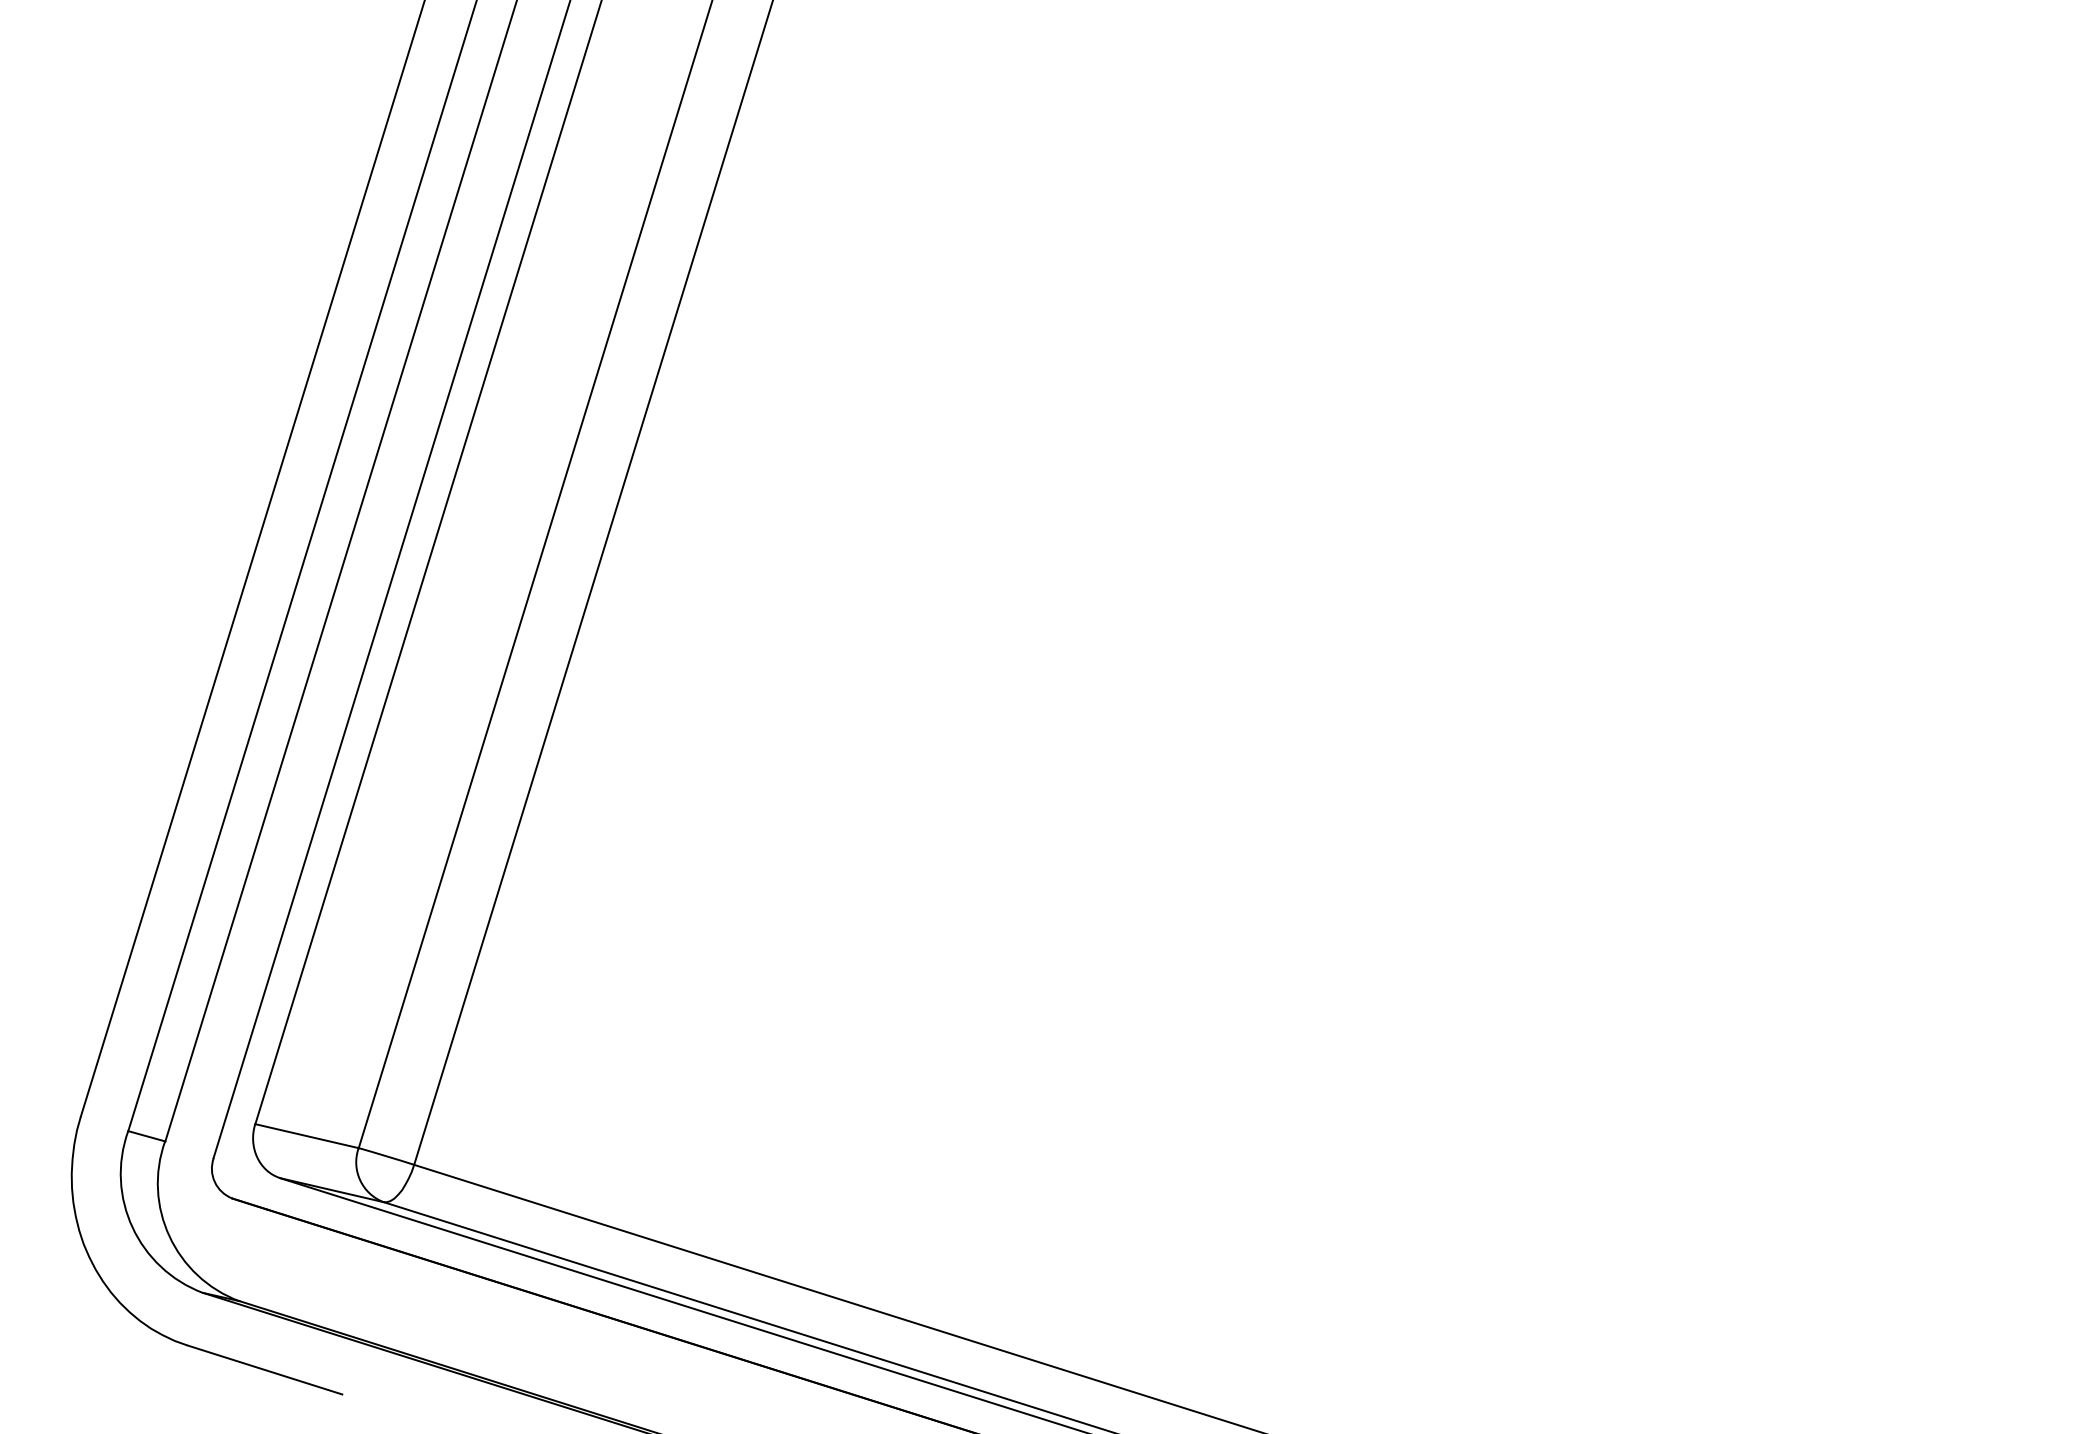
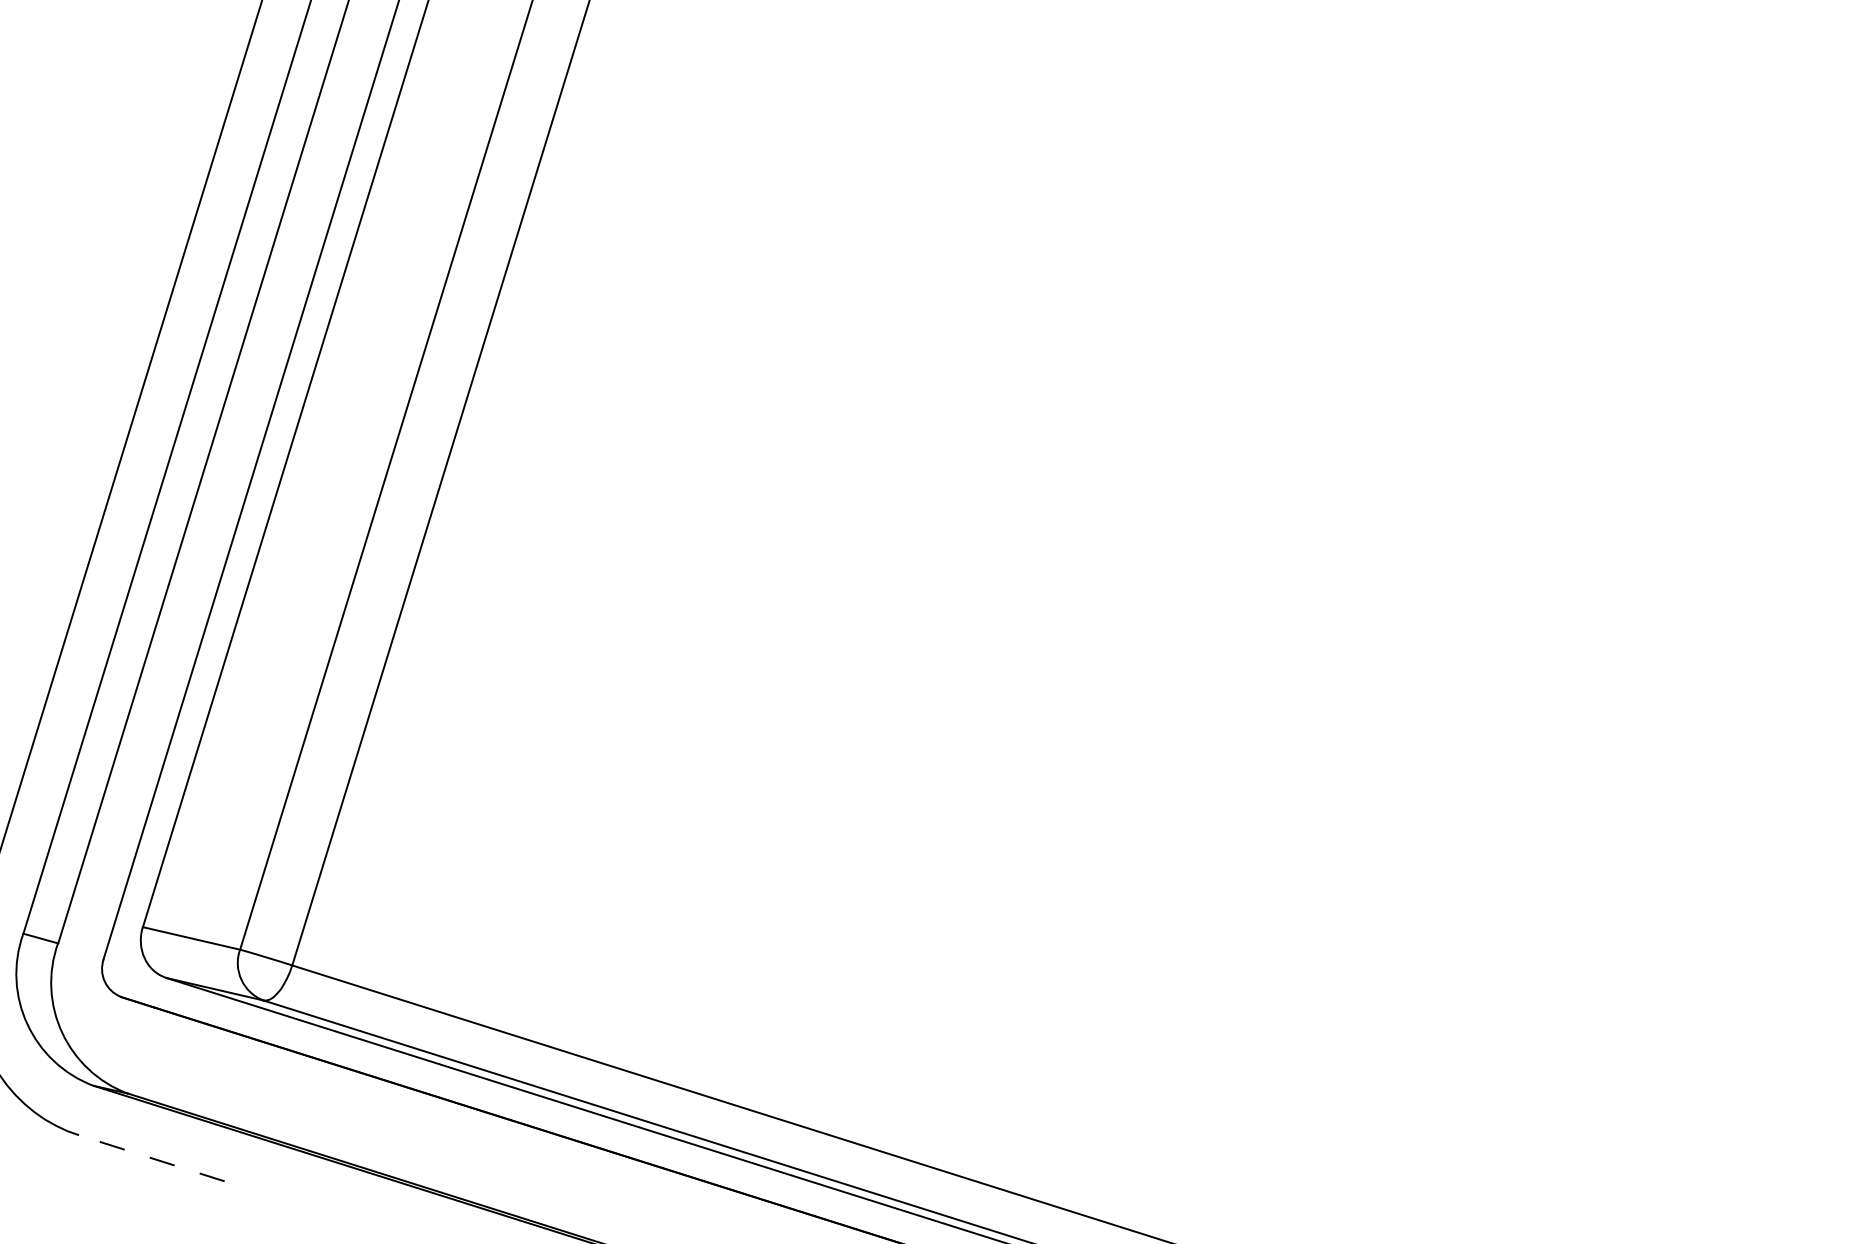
line: (264, 1369) -> (151, 1157), solid -> dashed

